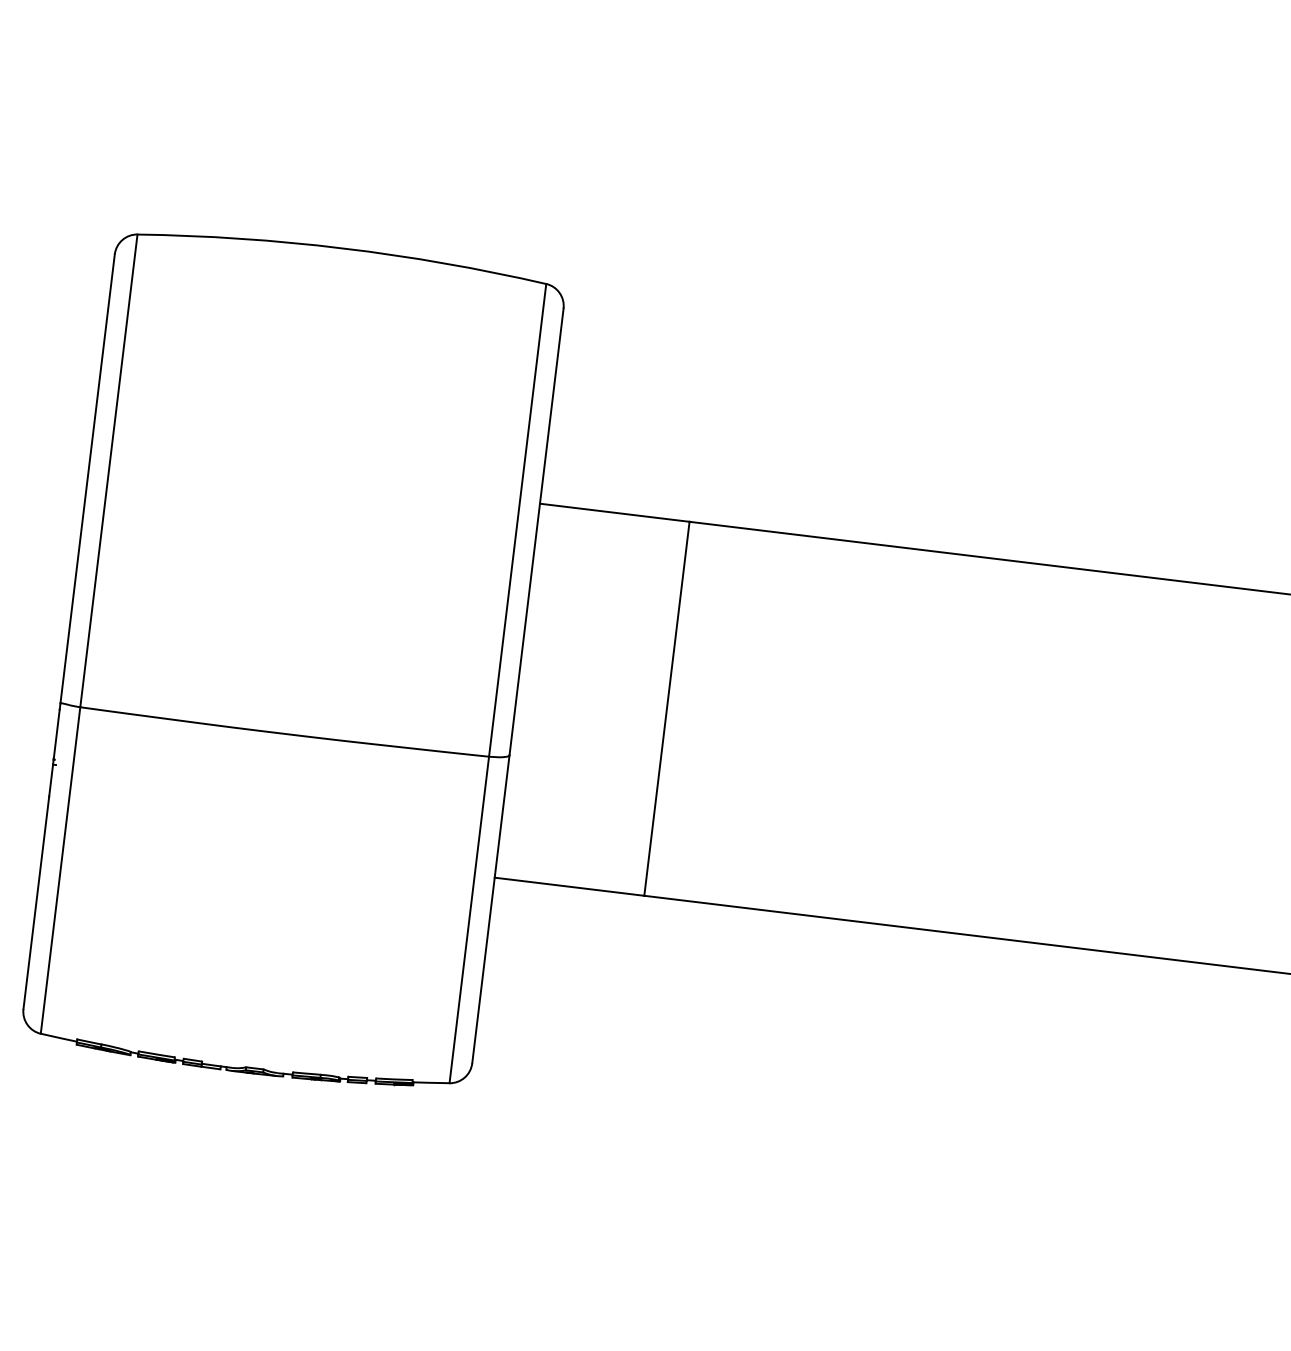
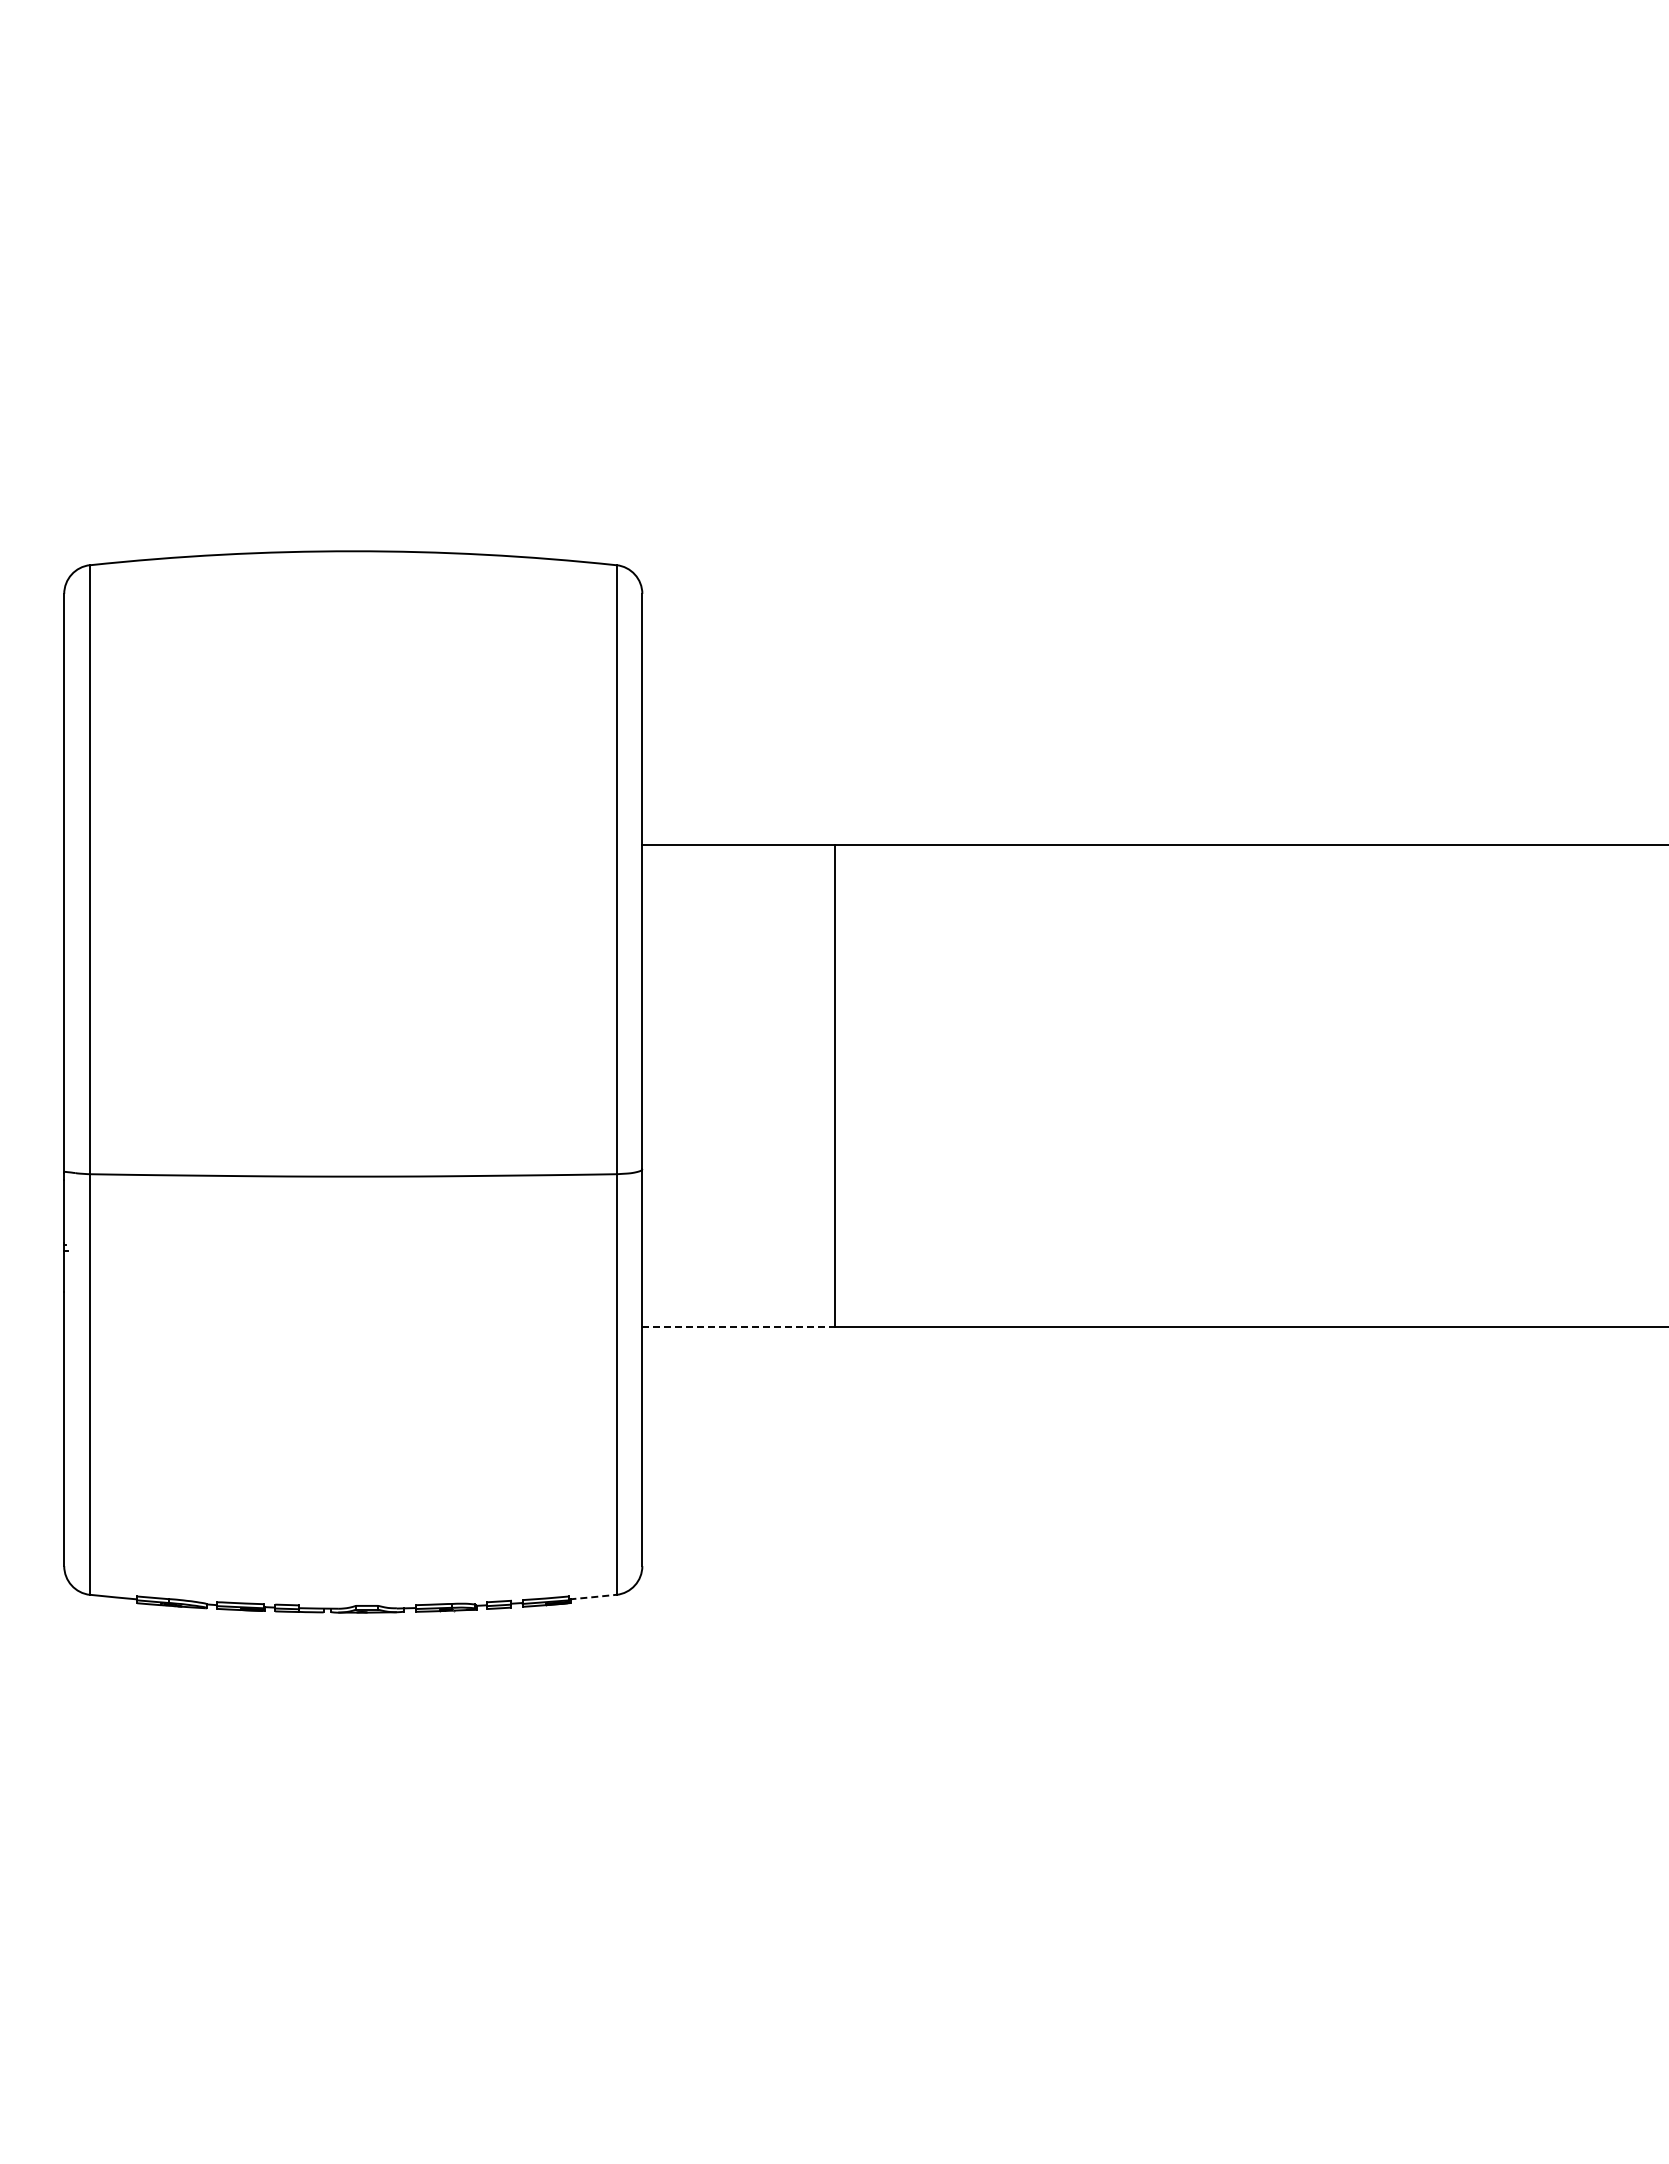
line: (570, 886) -> (739, 1326), solid -> dashed
line: (430, 1083) -> (592, 1597), solid -> dashed

